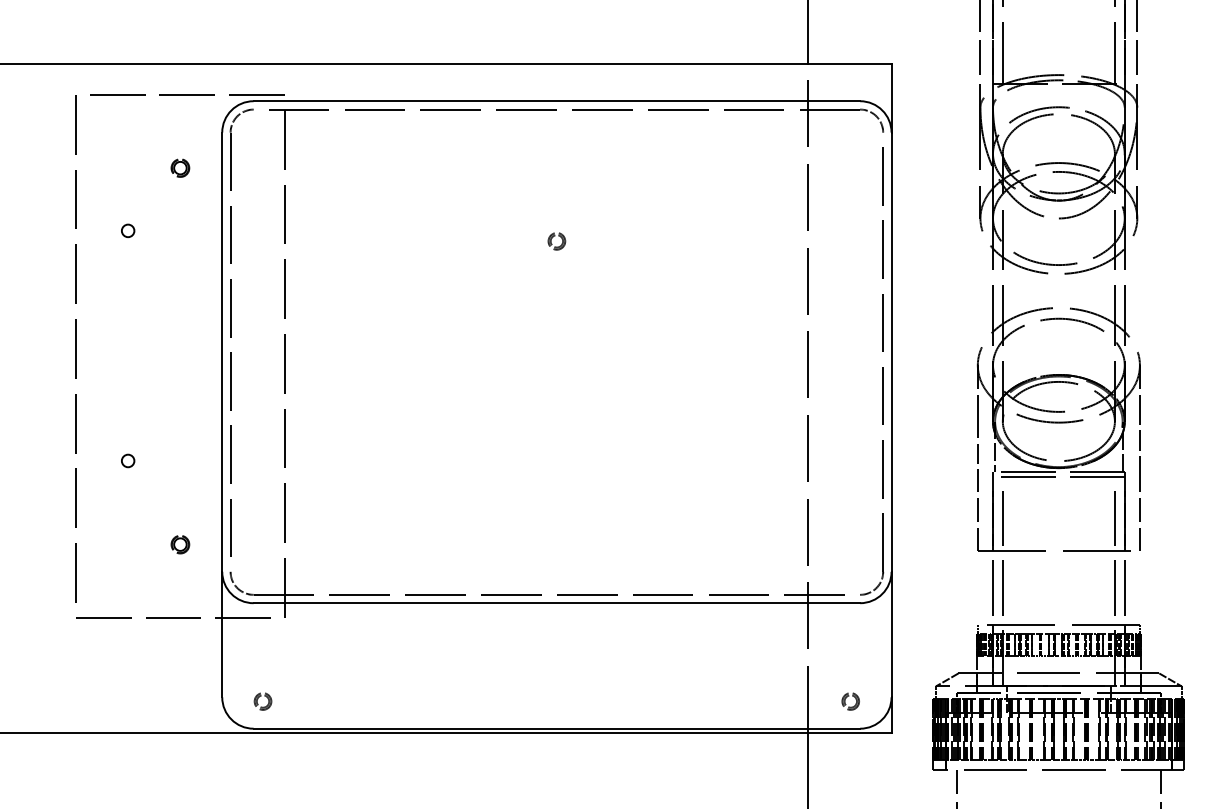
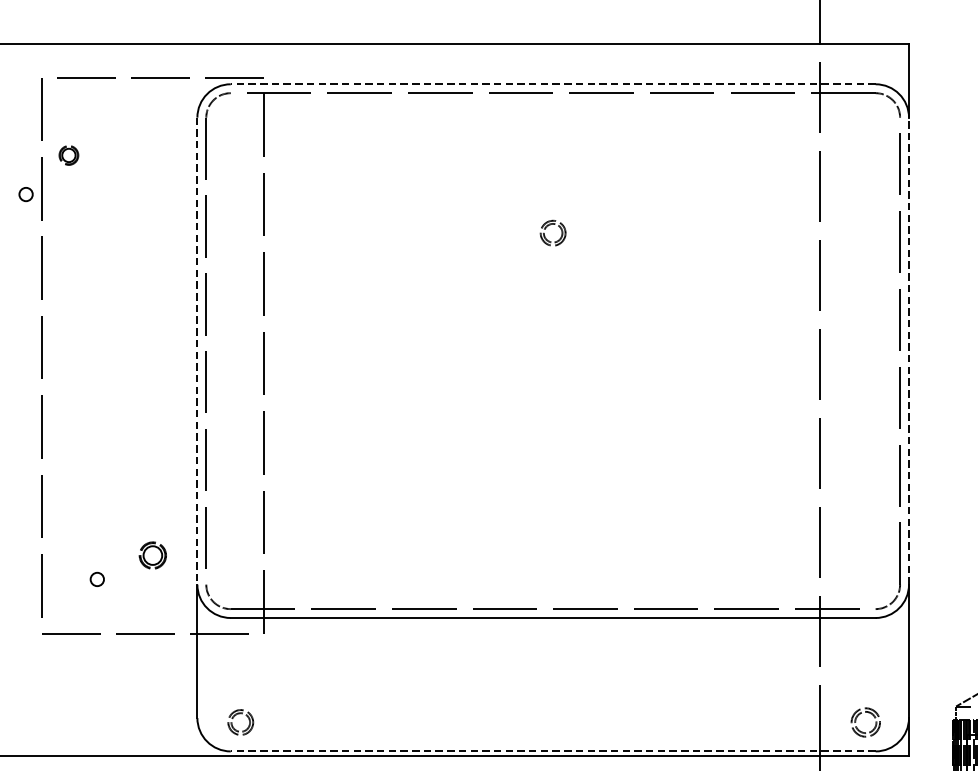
line: (556, 101) -> (552, 84), solid -> dashed
part: (180, 167) -> (69, 154), moved
circle: (128, 230) -> (26, 194), moved
part: (556, 241) -> (552, 233), size x1.4
line: (222, 352) -> (197, 351), solid -> dashed
line: (891, 352) -> (908, 351), solid -> dashed
circle: (128, 460) -> (97, 578), moved
part: (180, 544) -> (153, 555), size x1.4
part: (262, 701) -> (240, 722), size x1.4
part: (850, 701) -> (865, 722), size x1.6
line: (556, 728) -> (552, 751), solid -> dashed

